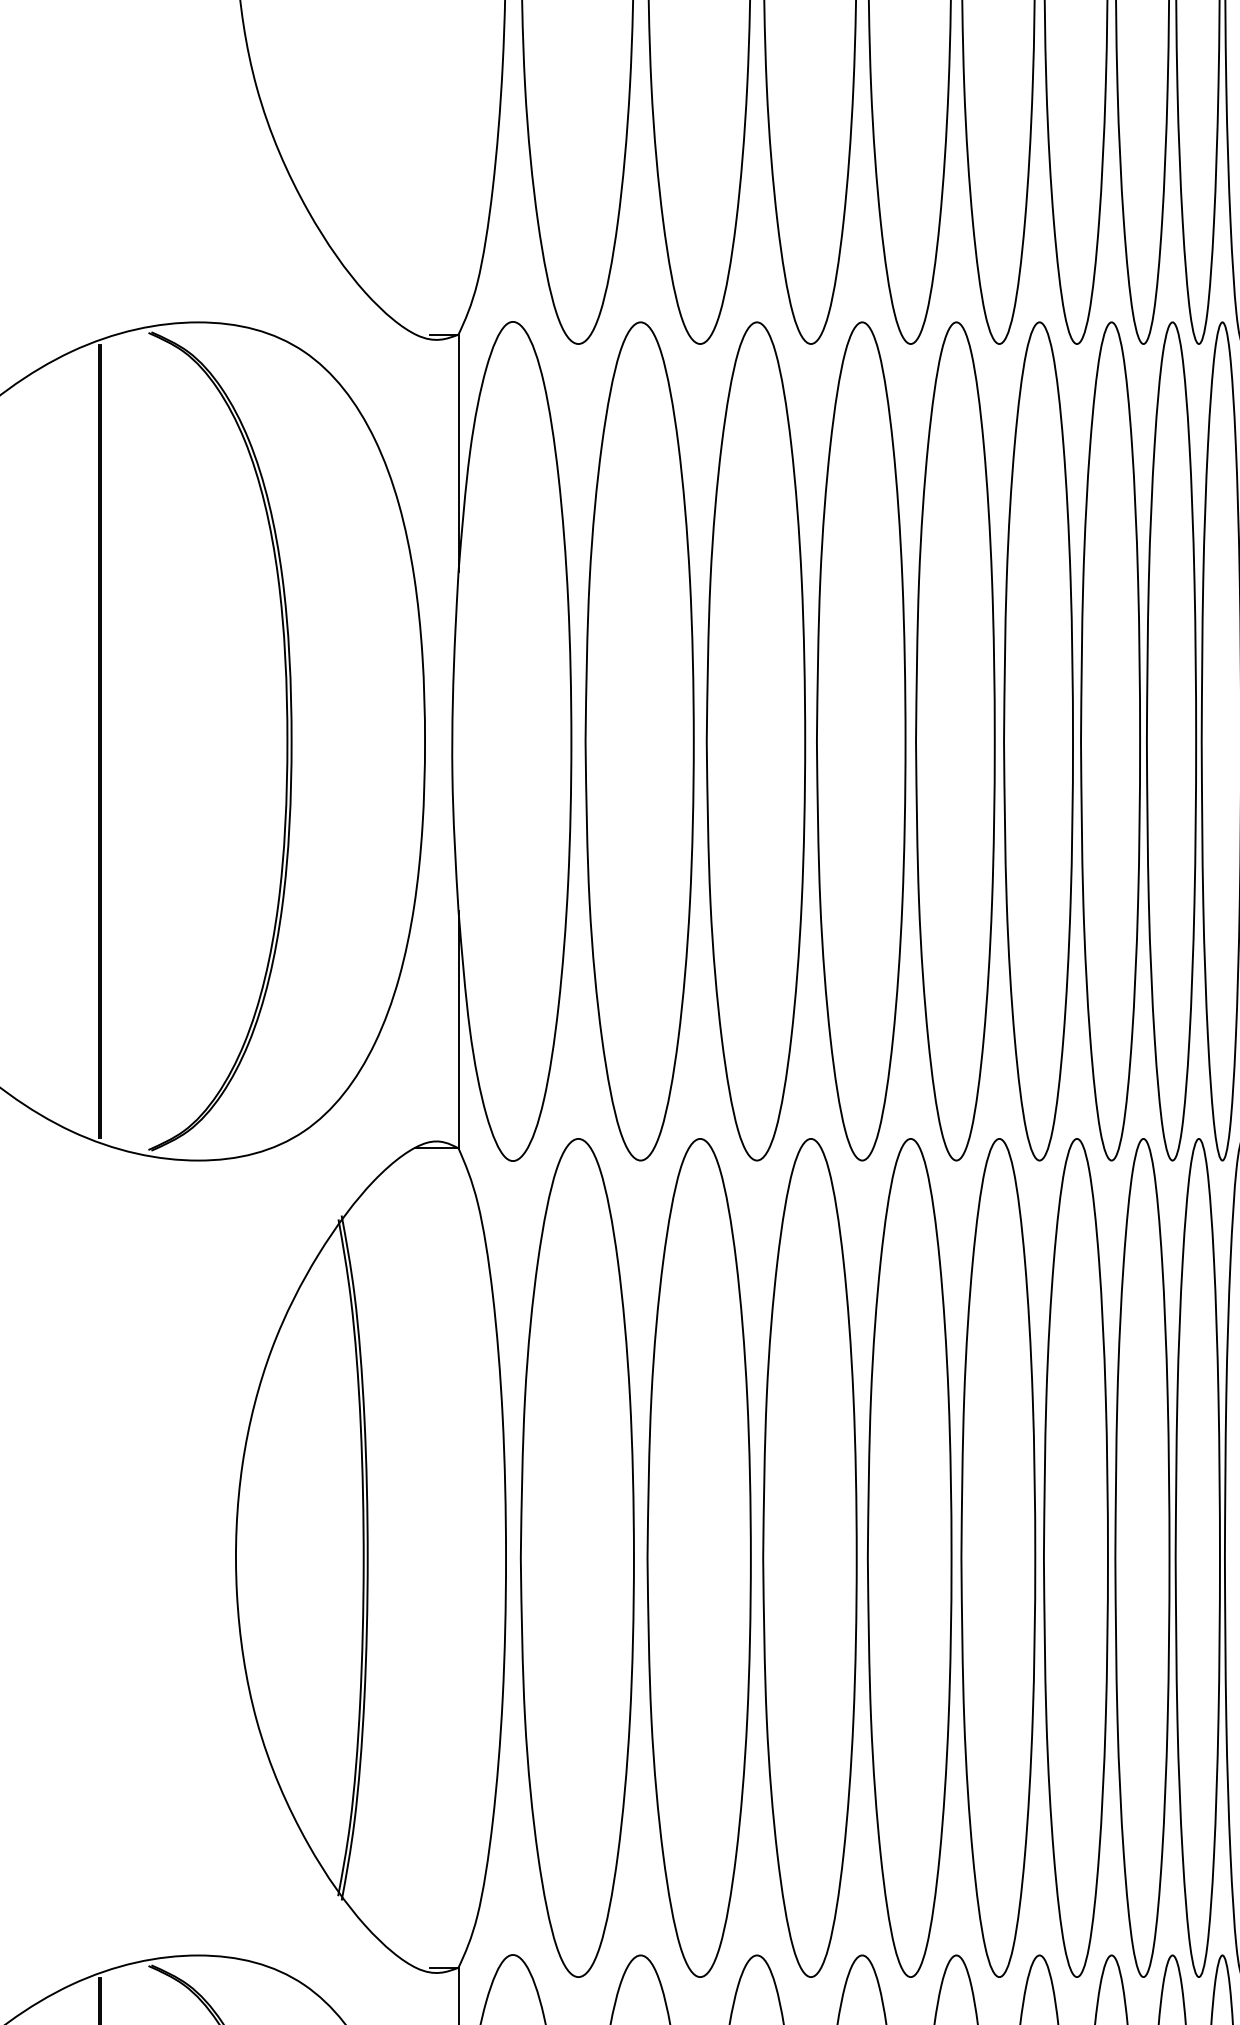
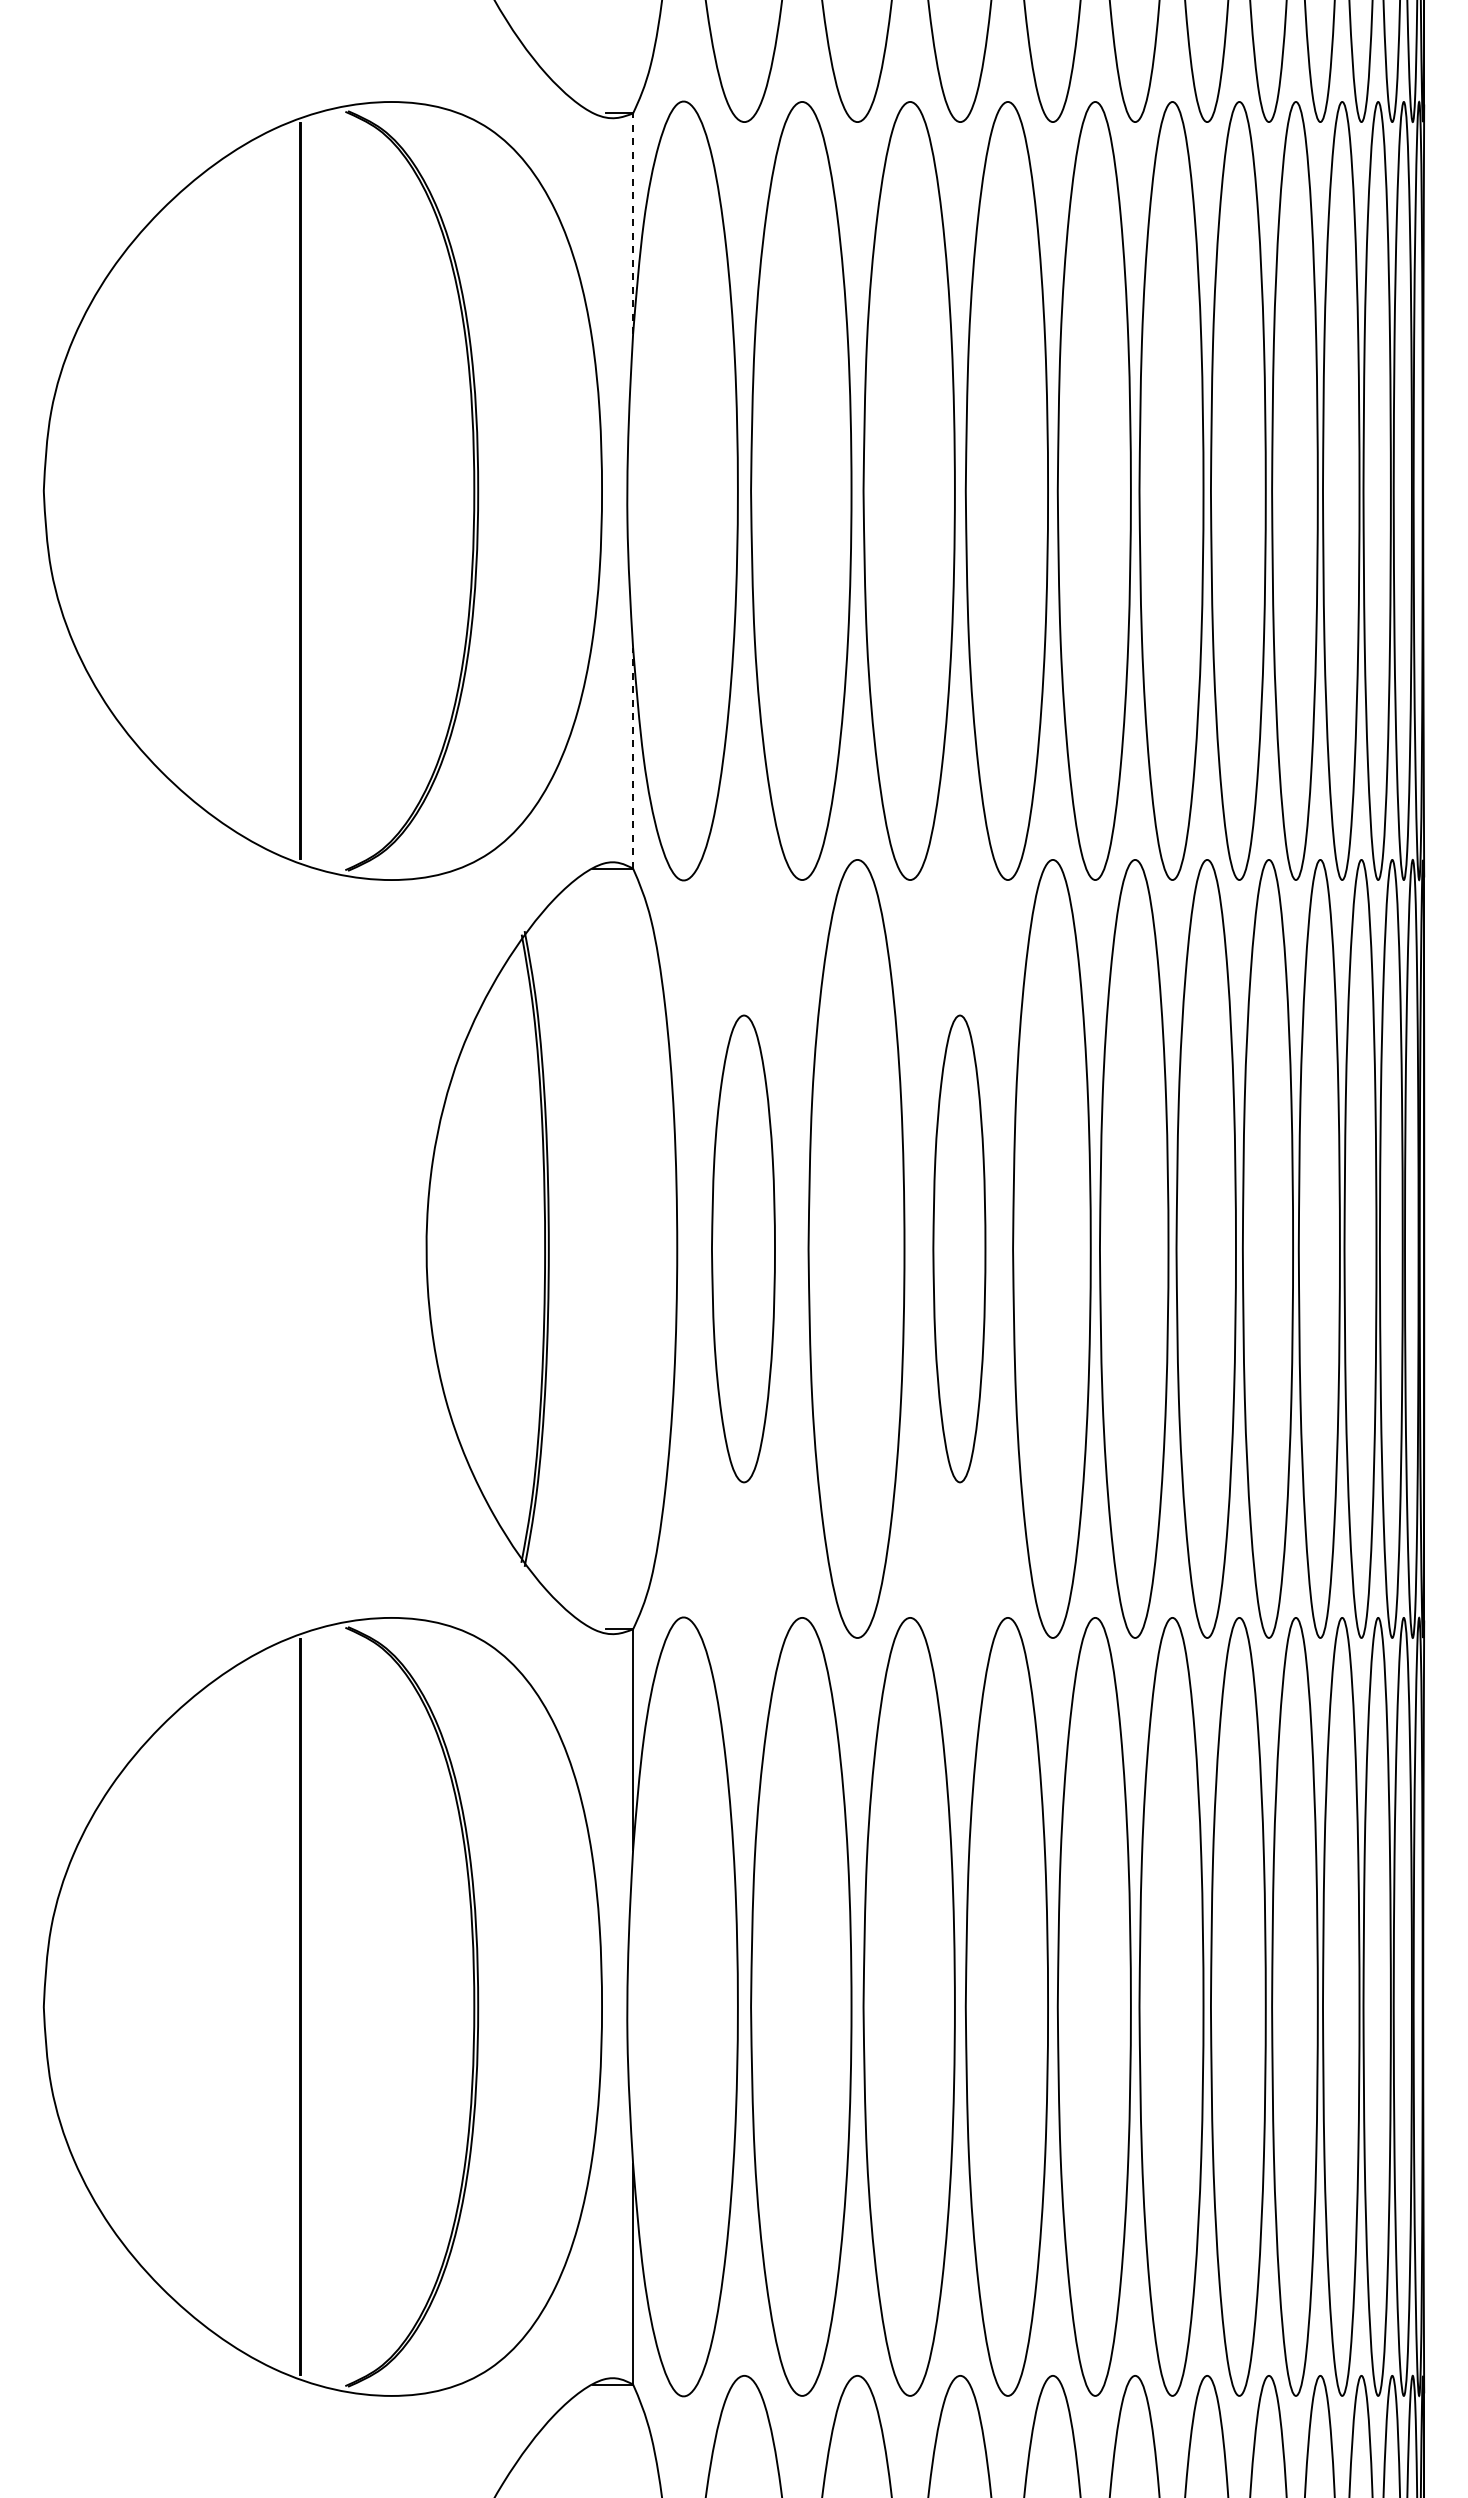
line: (458, 453) -> (633, 223), solid -> dashed
line: (458, 1028) -> (633, 757), solid -> dashed
part: (577, 1557) -> (743, 1248), size x0.6
part: (810, 1557) -> (959, 1248), size x0.6

